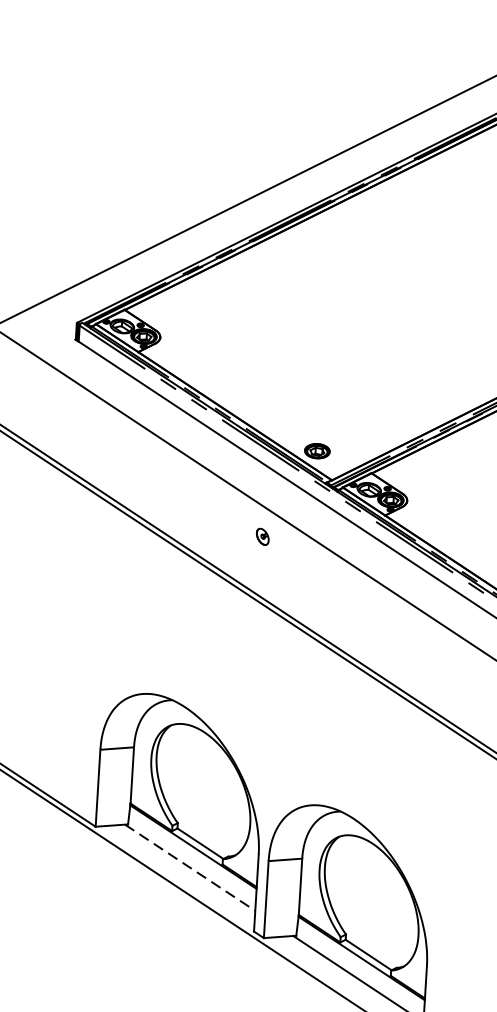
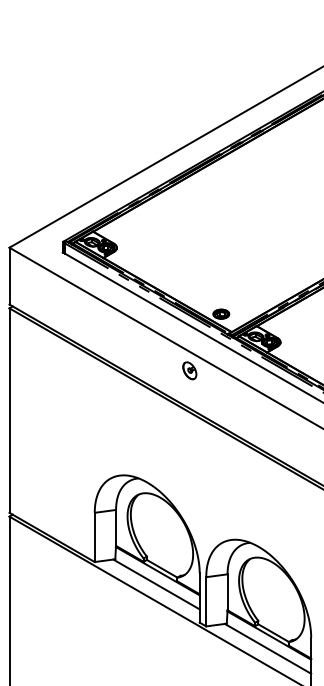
part: (262, 536) -> (189, 370), size x1.67
line: (190, 867) -> (156, 584), dashed -> solid

